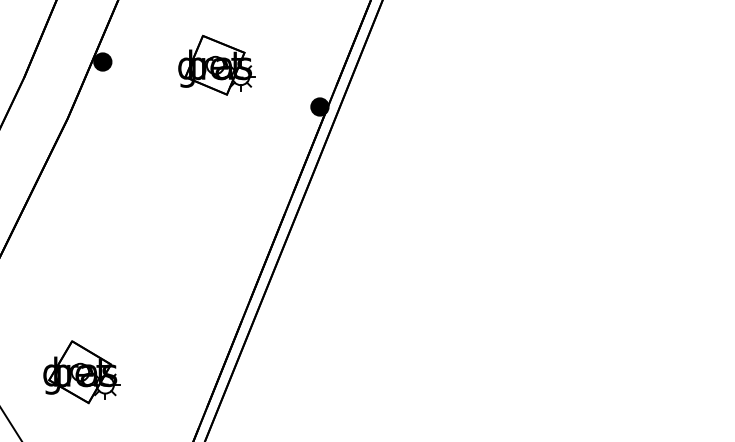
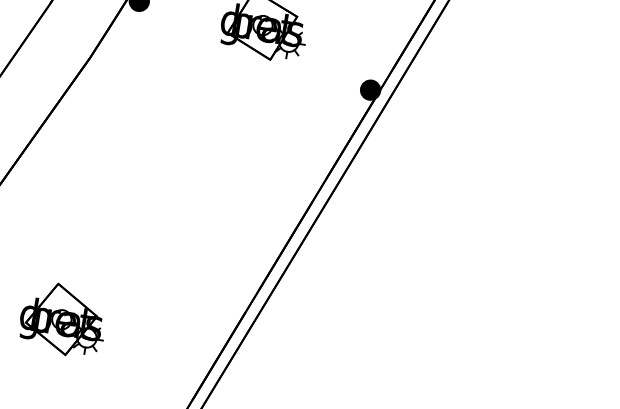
part: (81, 372) -> (62, 319), moved

